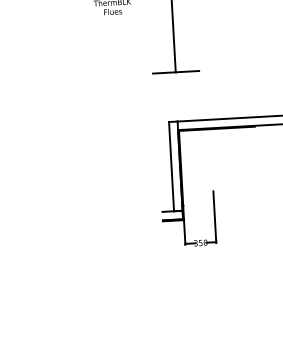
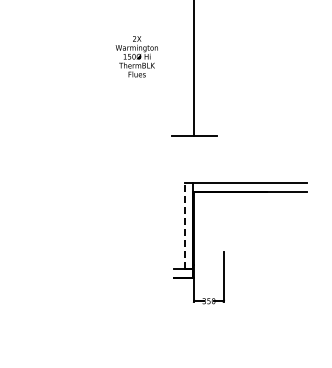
line: (172, 166) -> (185, 226), solid -> dashed

